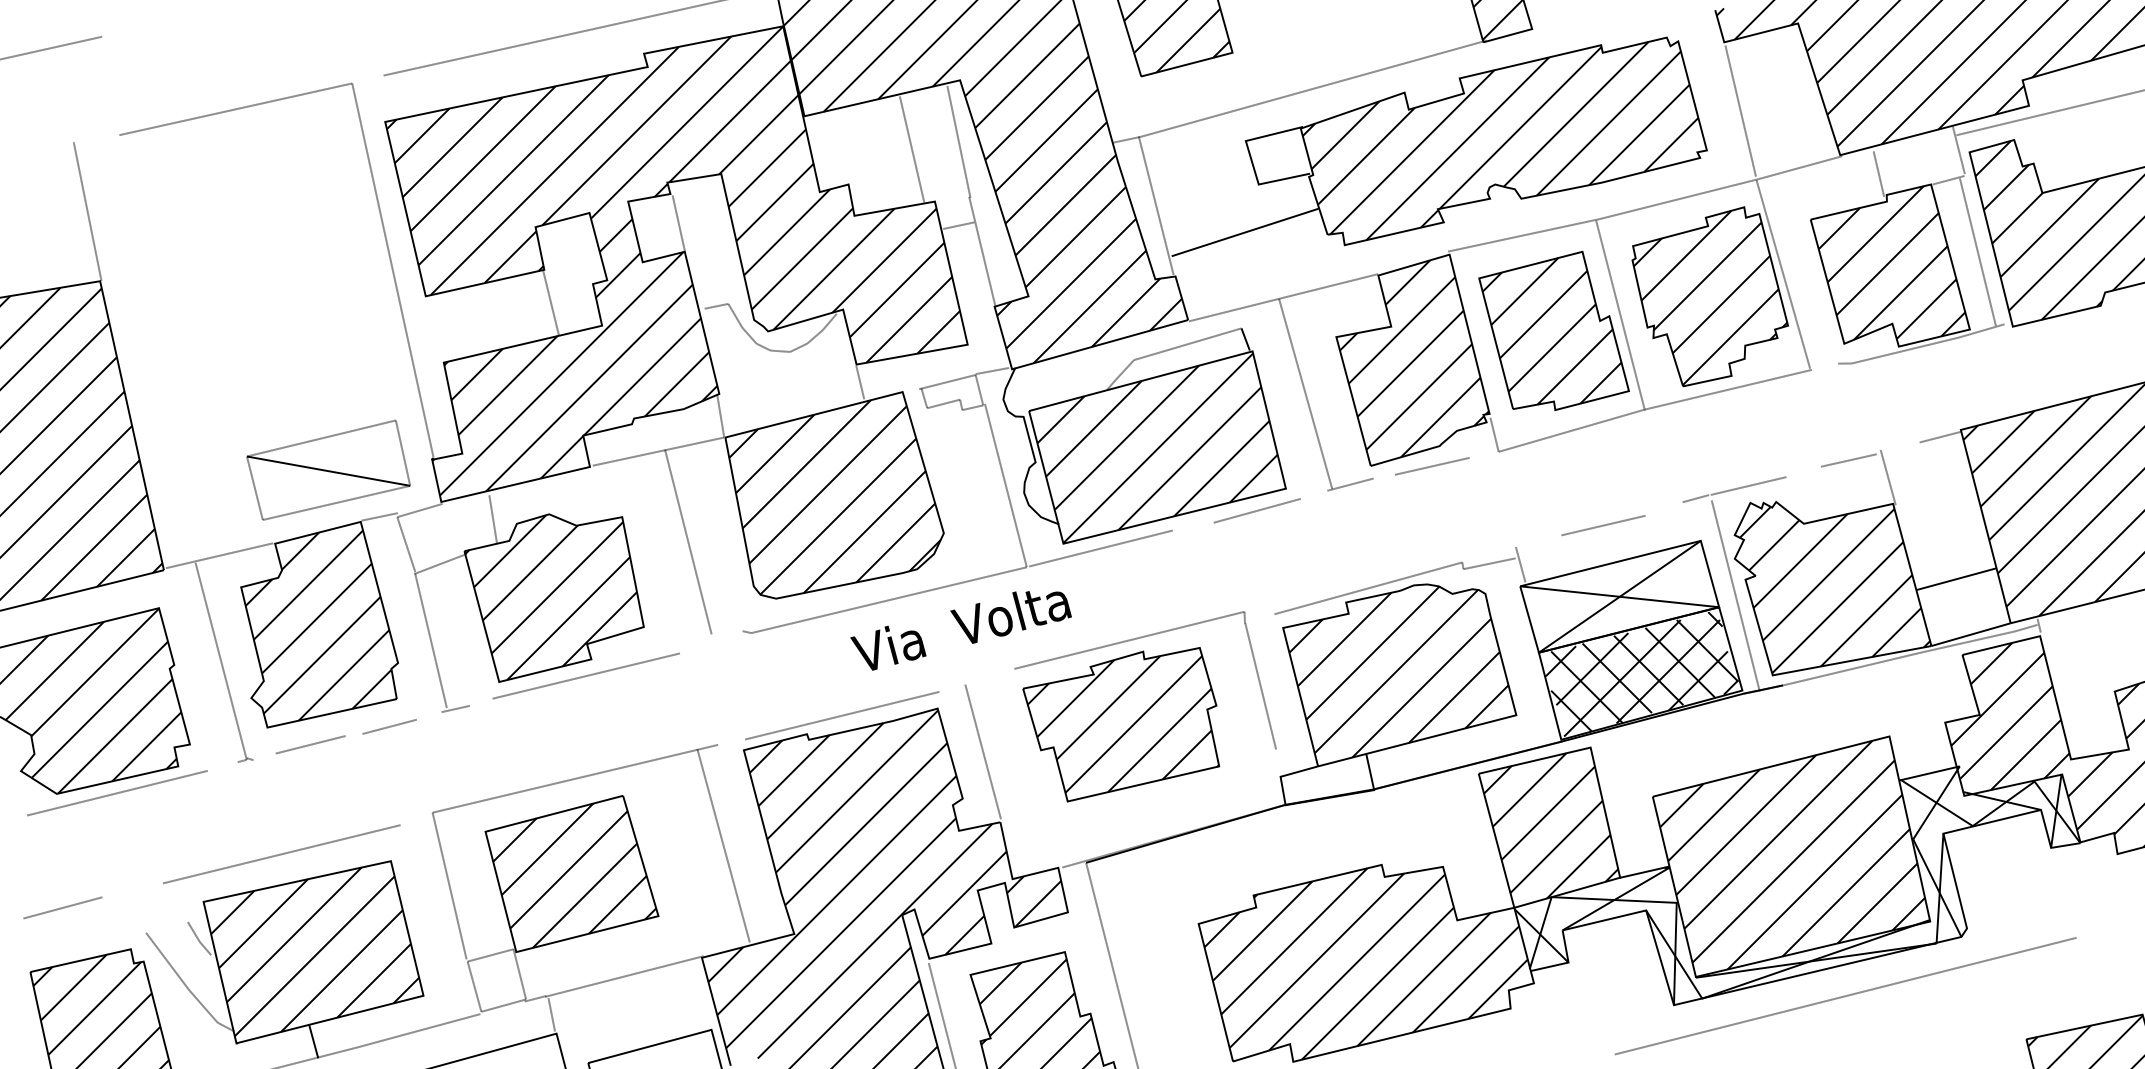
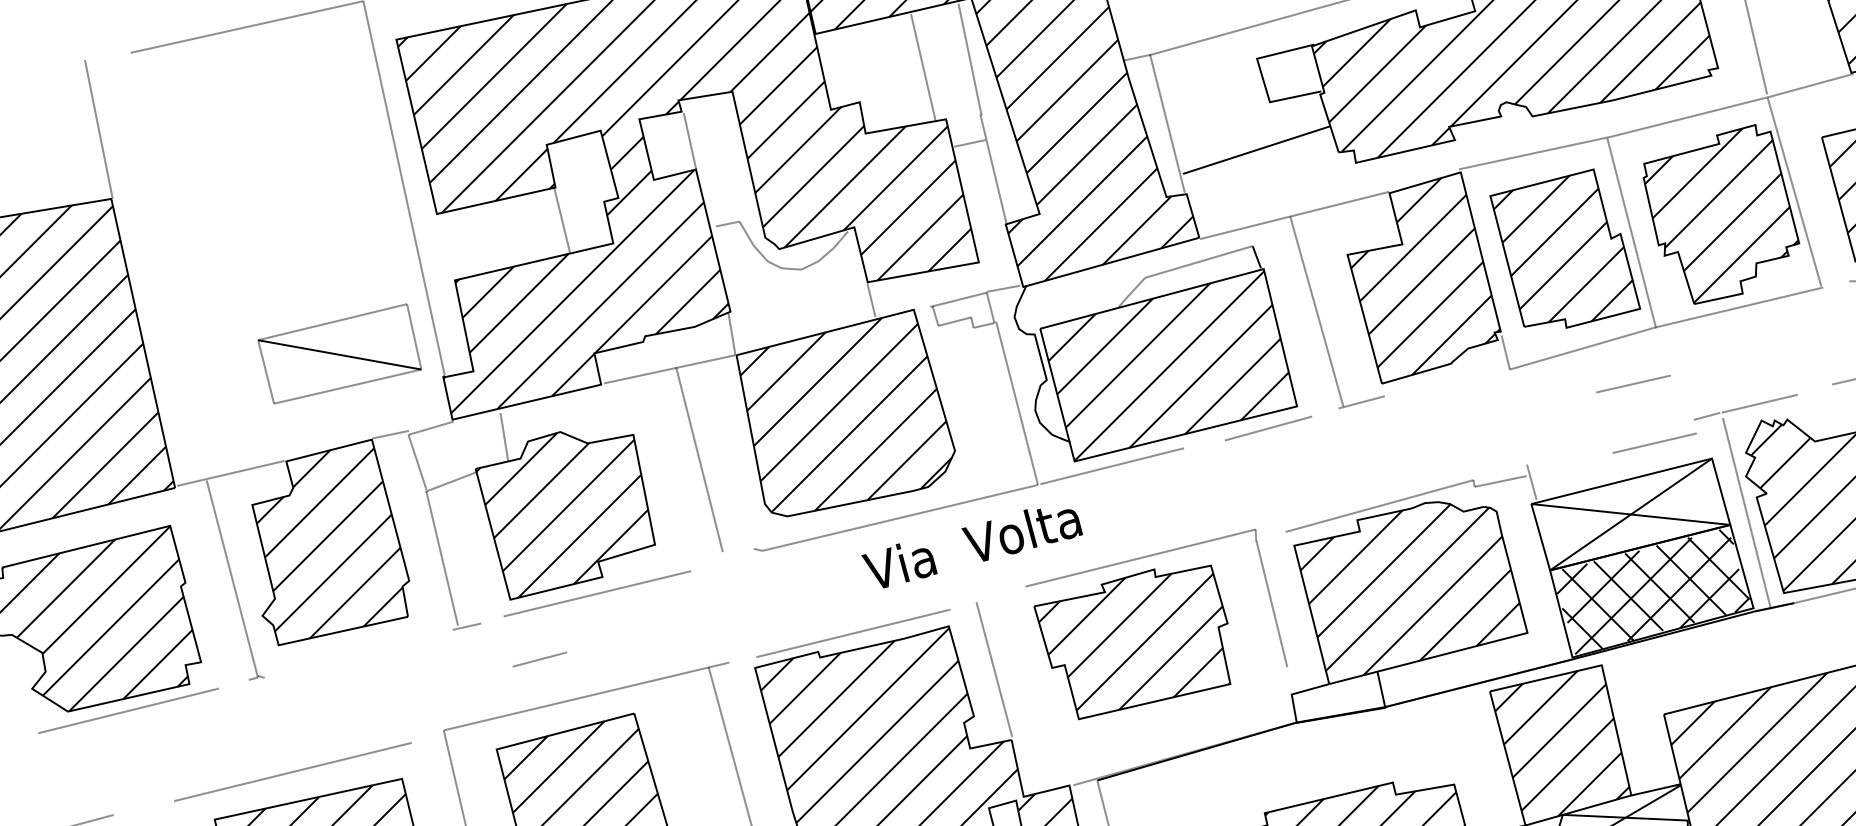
line: (1432, 466) -> (1633, 384), moved
part: (328, 469) -> (339, 353), moved
line: (1603, 525) -> (1654, 443), moved
line: (389, 726) -> (539, 659), moved
line: (310, 744) -> (321, 662), removed

